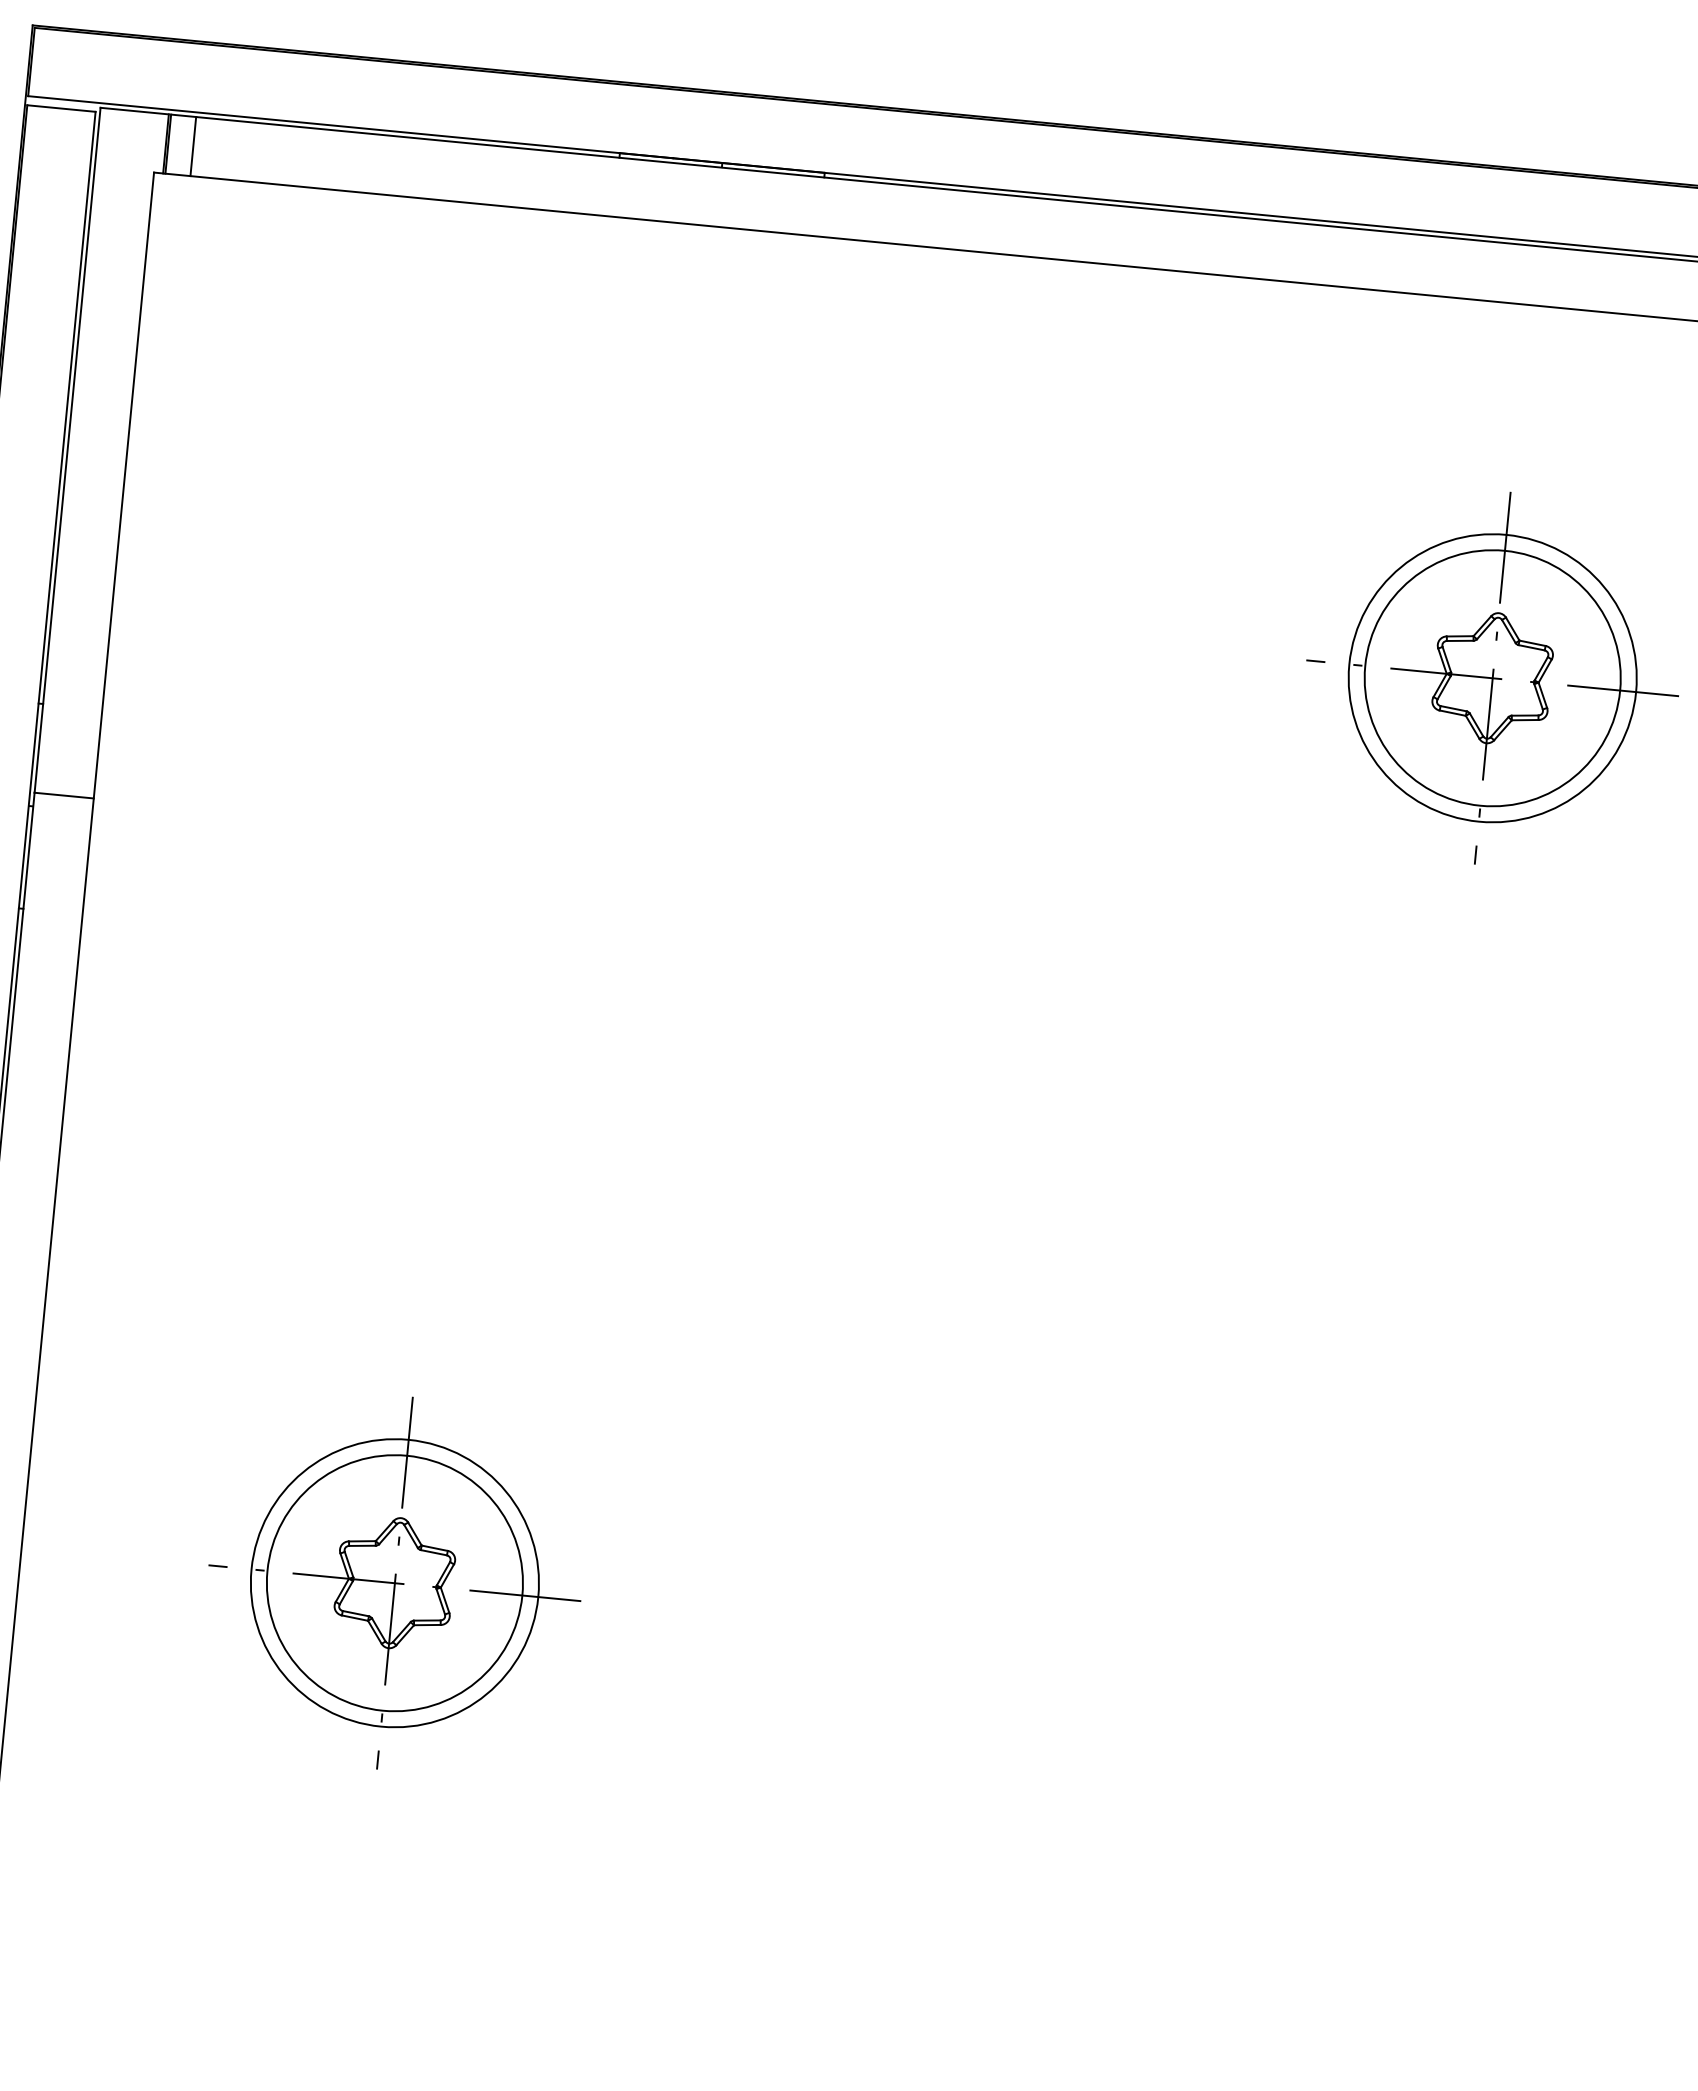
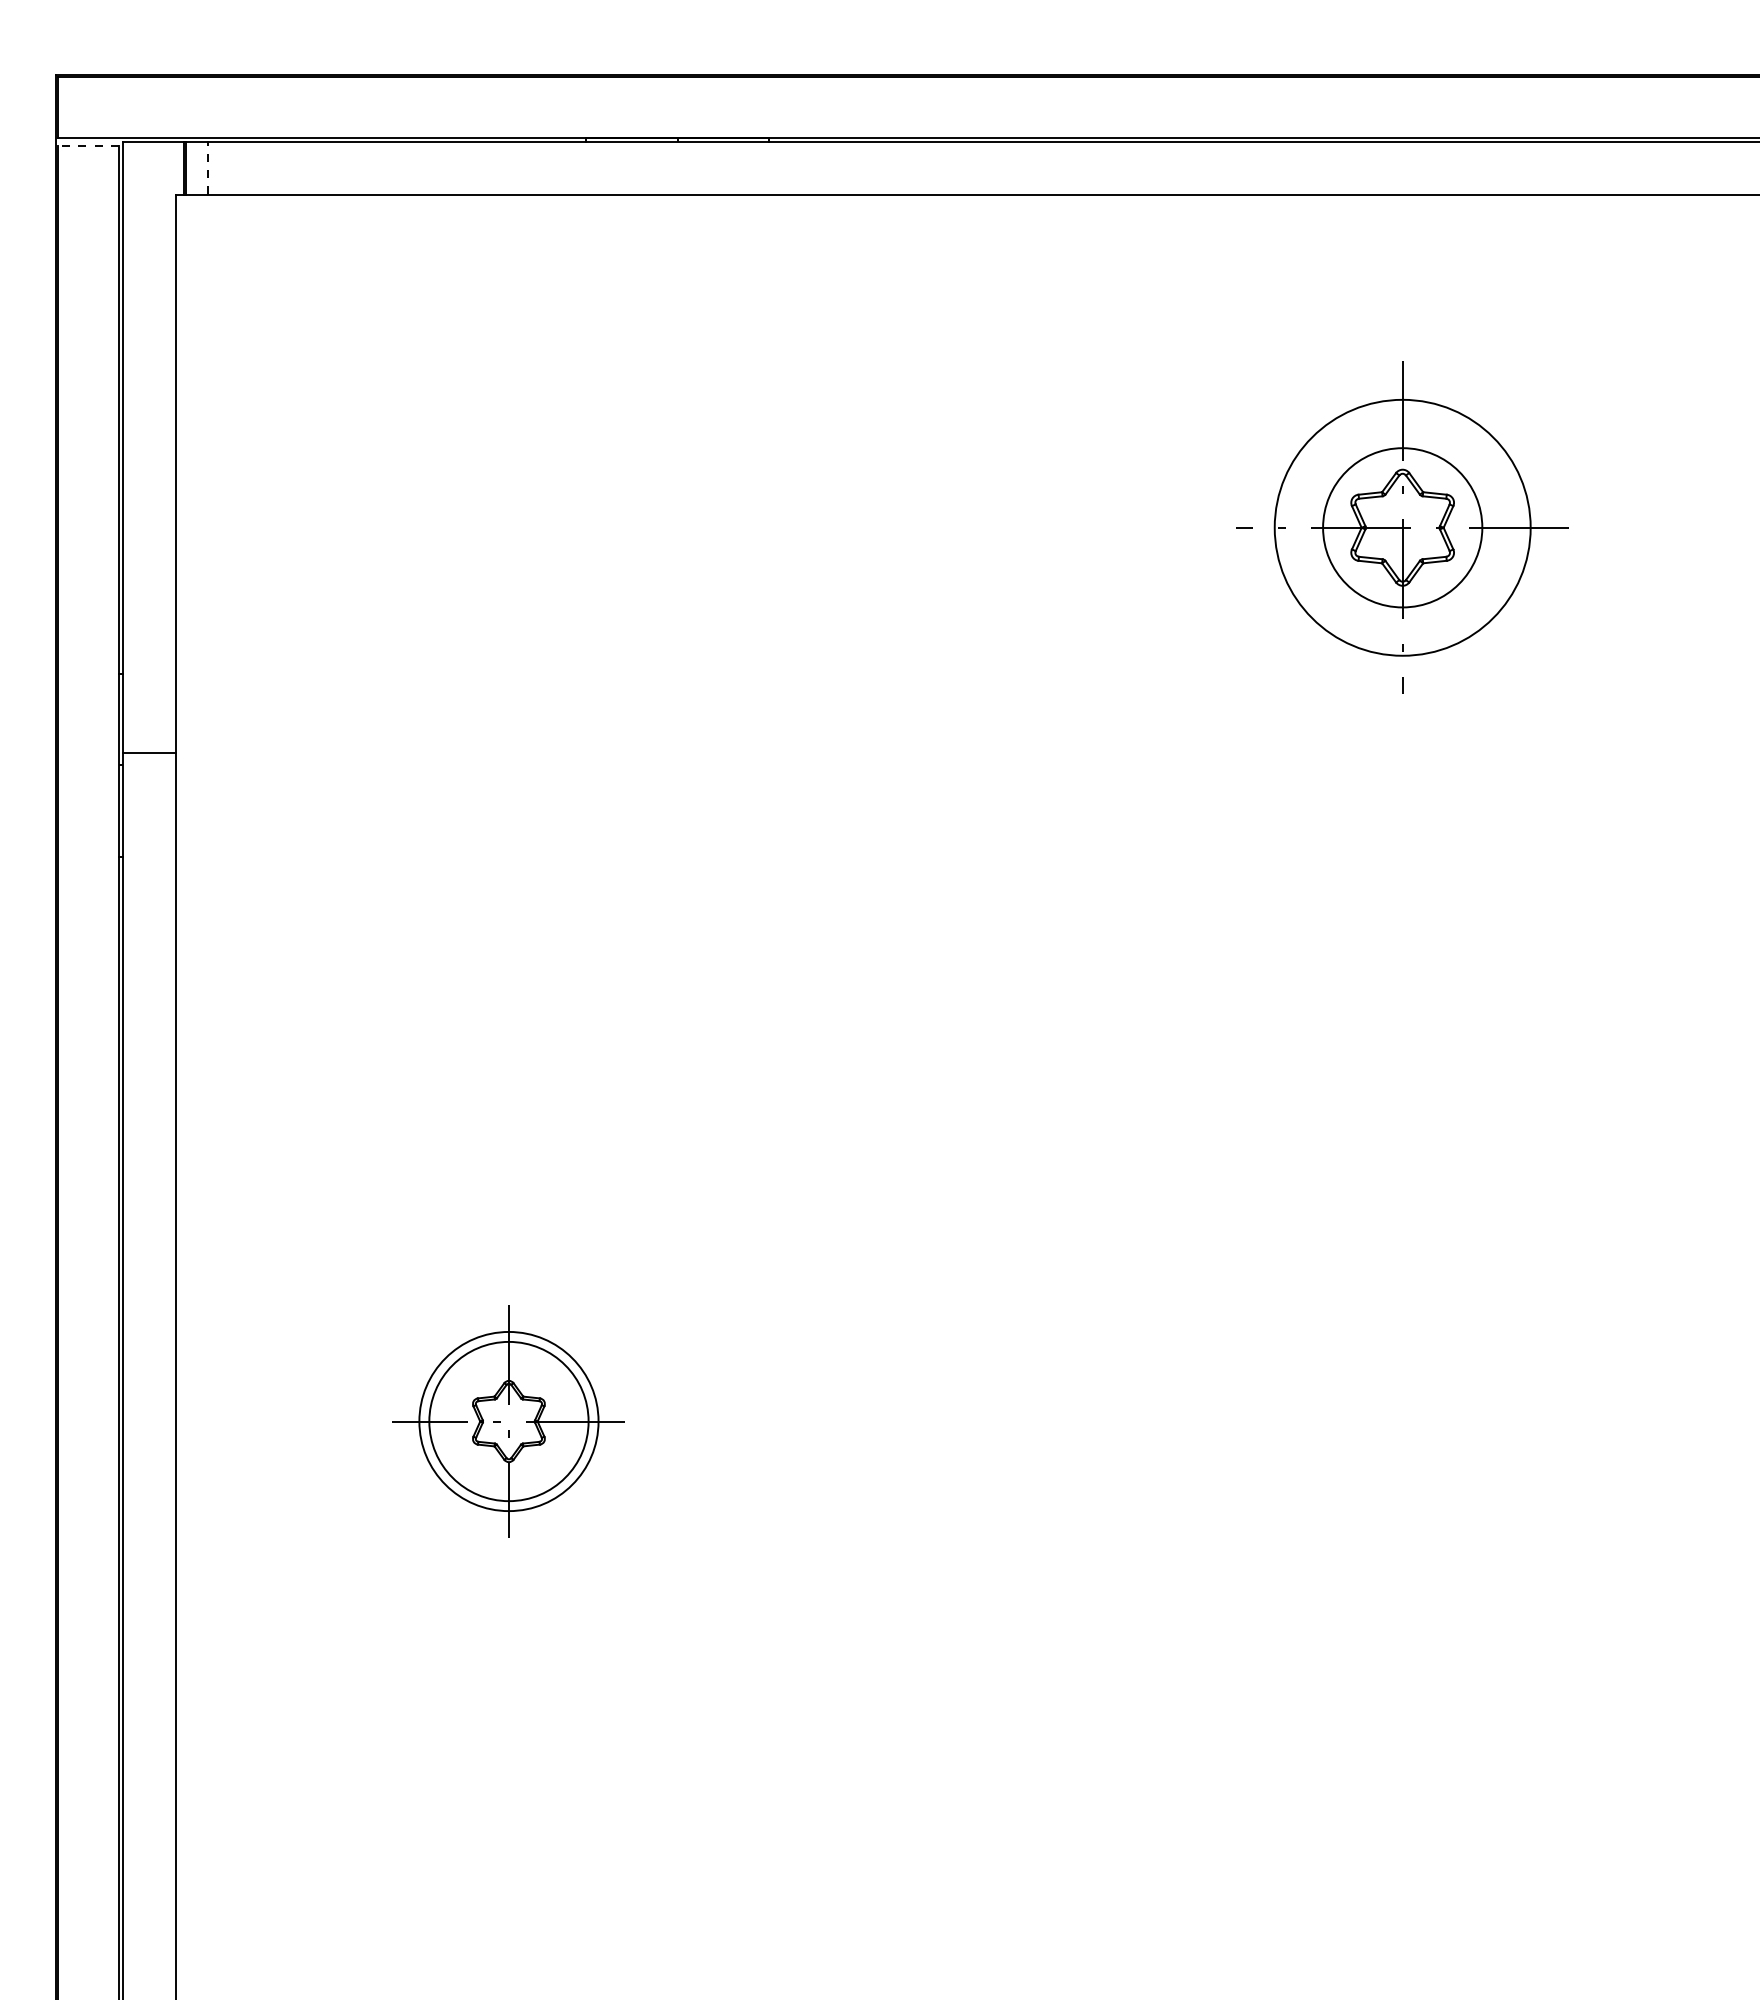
line: (61, 108) -> (88, 145), solid -> dashed
line: (193, 145) -> (208, 167), solid -> dashed
circle: (1492, 677) -> (1402, 527), size x0.7
part: (394, 1583) -> (508, 1421), size x0.7

